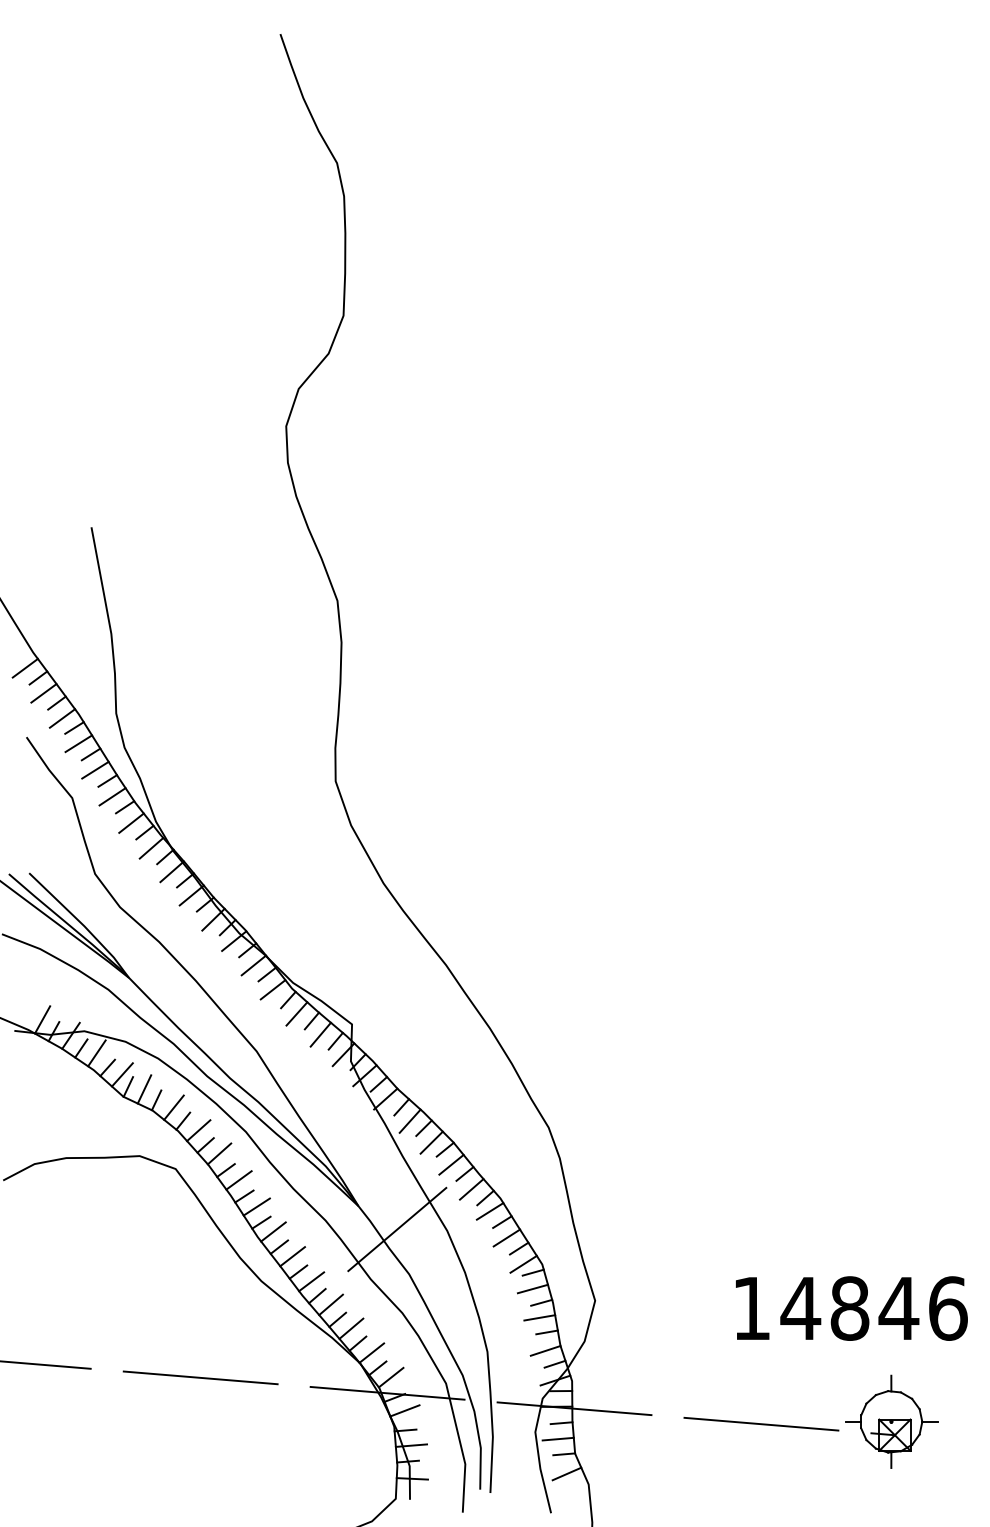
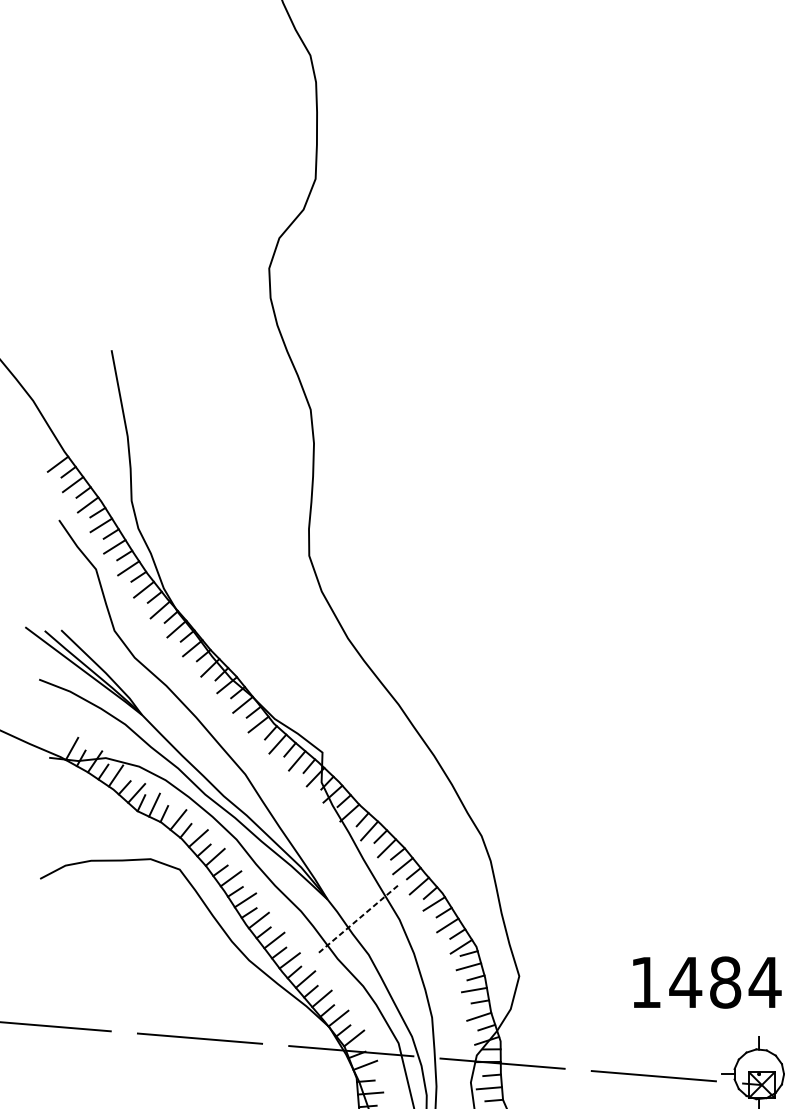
line: (397, 1229) -> (359, 918), solid -> dashed

